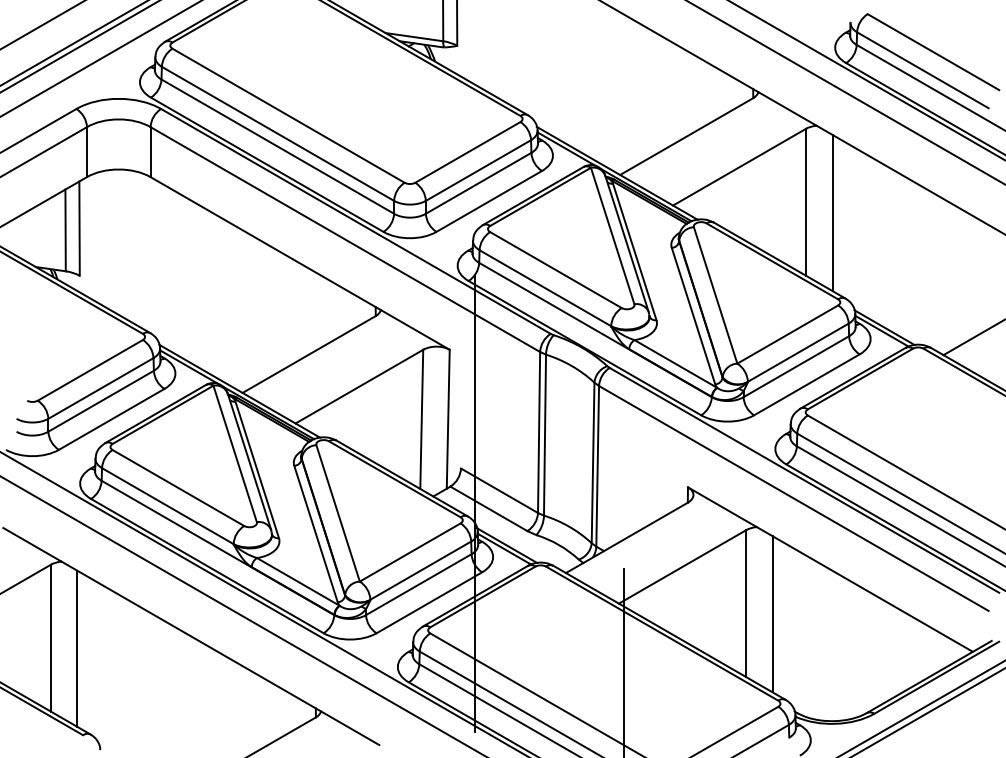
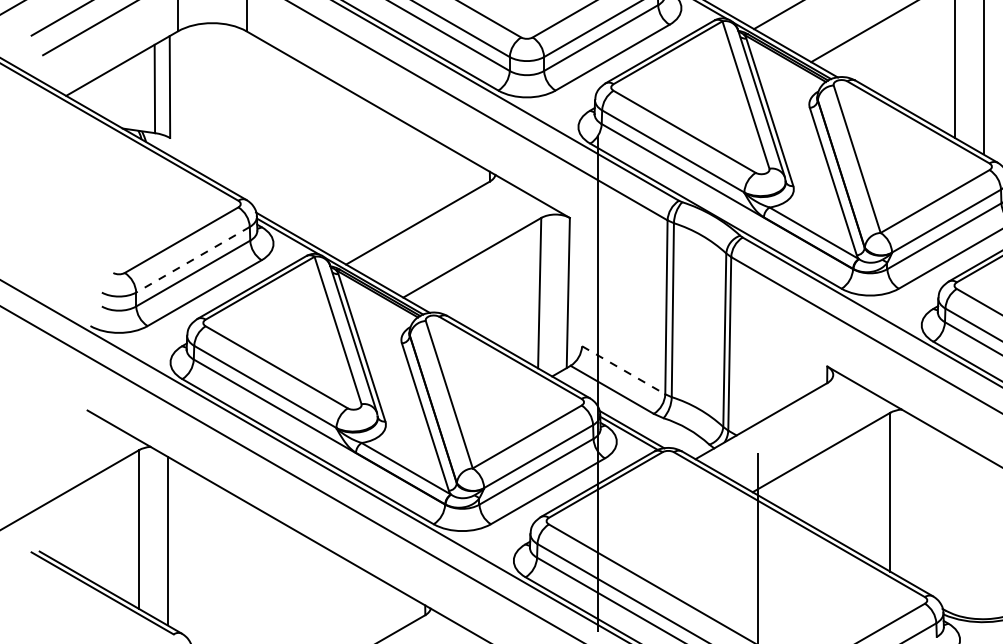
line: (100, 388) -> (192, 259), solid -> dashed
line: (499, 491) -> (623, 371), solid -> dashed
line: (772, 614) -> (918, 503), removed

